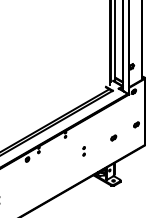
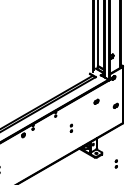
part: (113, 137) -> (96, 101), moved
part: (136, 193) -> (115, 164), added

